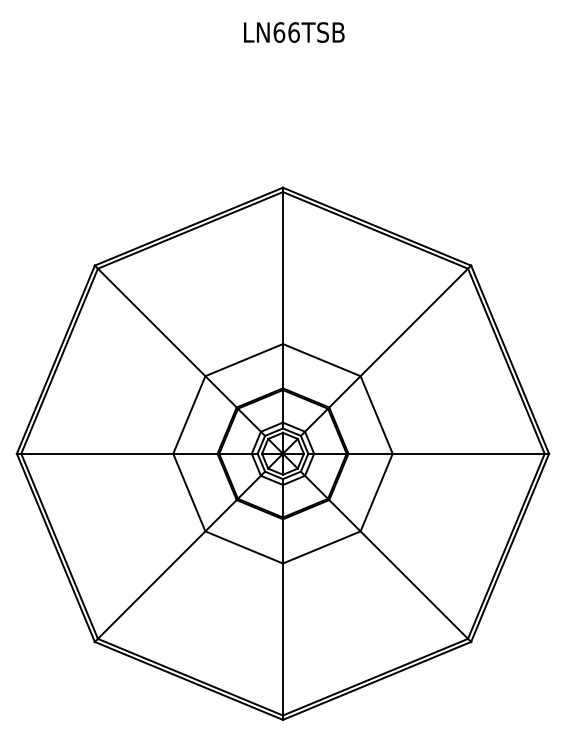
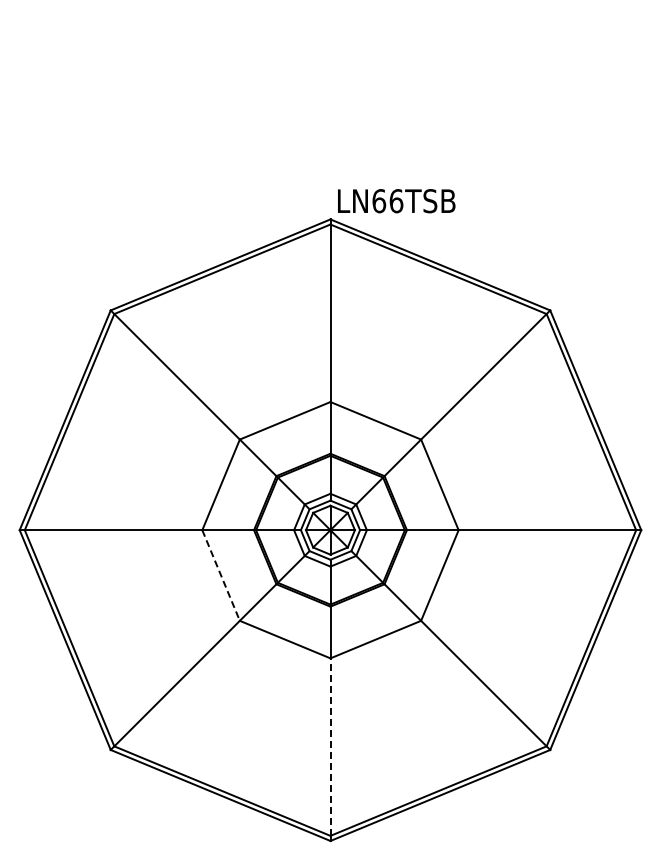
text: (294, 32) -> (396, 201), moved
line: (189, 492) -> (221, 575), solid -> dashed
line: (283, 639) -> (330, 747), solid -> dashed

